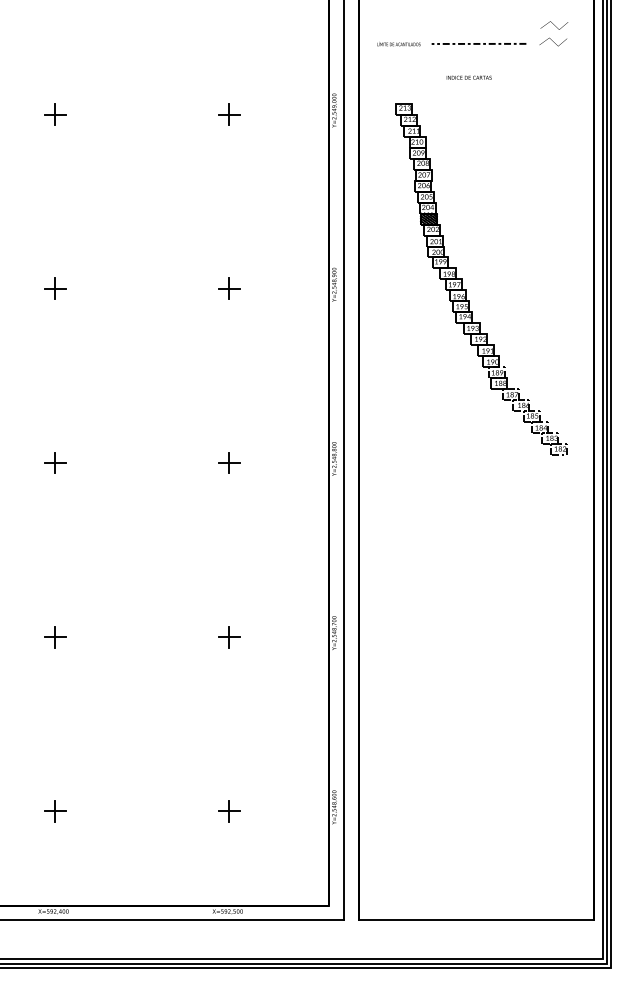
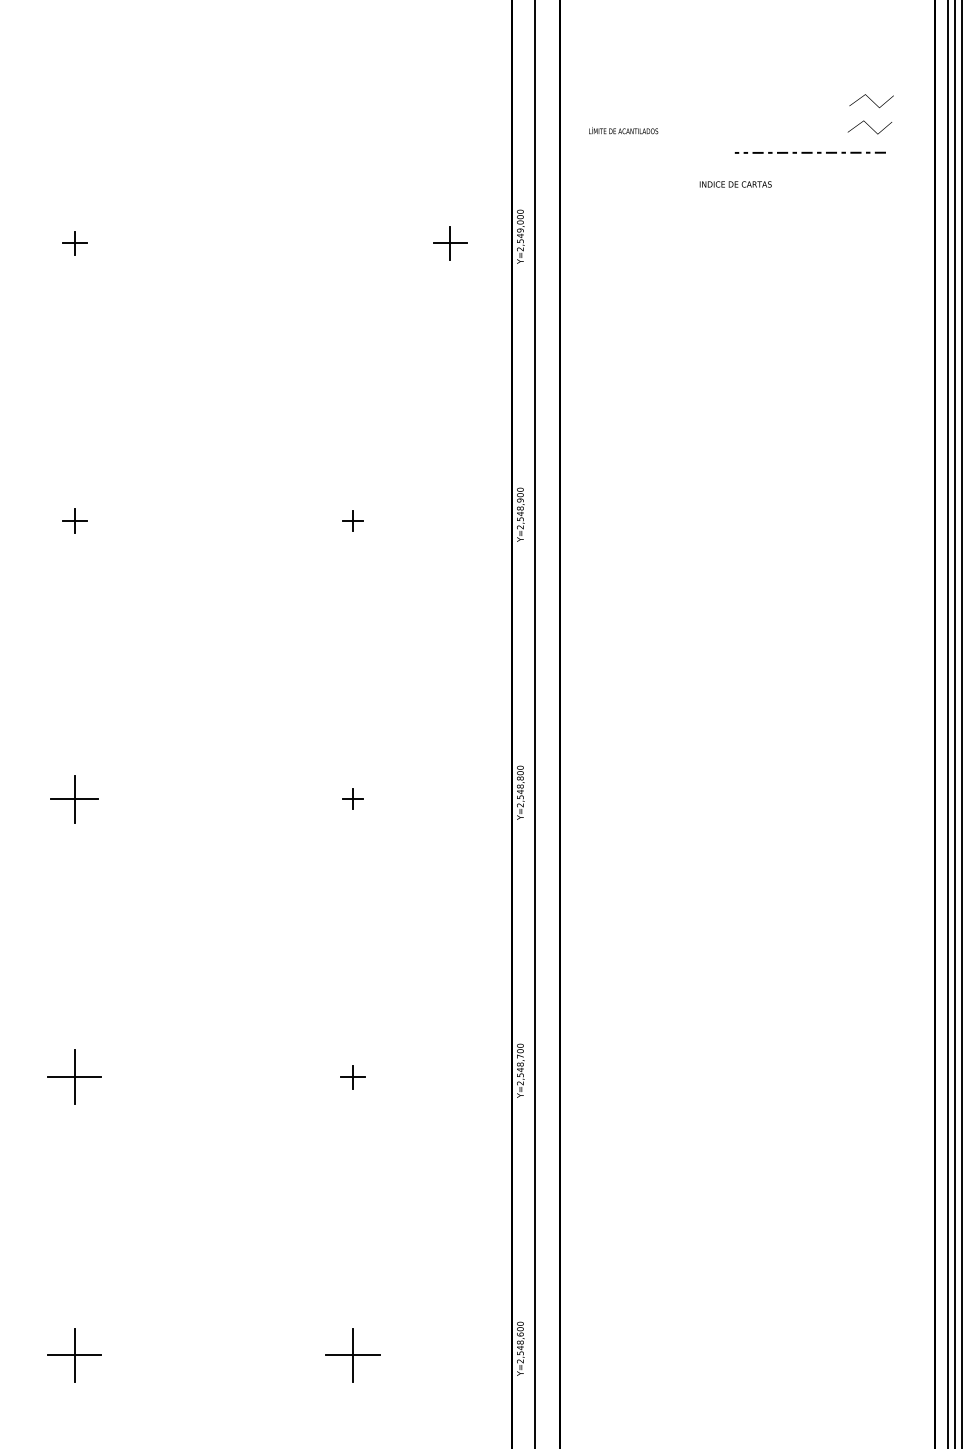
line: (478, 43) -> (809, 152), moved
part: (55, 114) -> (75, 243), size x0.7
part: (229, 114) -> (450, 243), moved
part: (55, 288) -> (75, 520), size x0.7
part: (229, 288) -> (353, 520), size x0.6
part: (466, 289) -> (731, 522), removed
part: (55, 462) -> (75, 798), size x1.4
part: (229, 462) -> (353, 798), size x0.6
part: (55, 637) -> (75, 1077), size x1.6
part: (229, 637) -> (353, 1077), size x0.7
part: (55, 811) -> (75, 1355), size x1.6
part: (229, 811) -> (353, 1355), size x1.6

